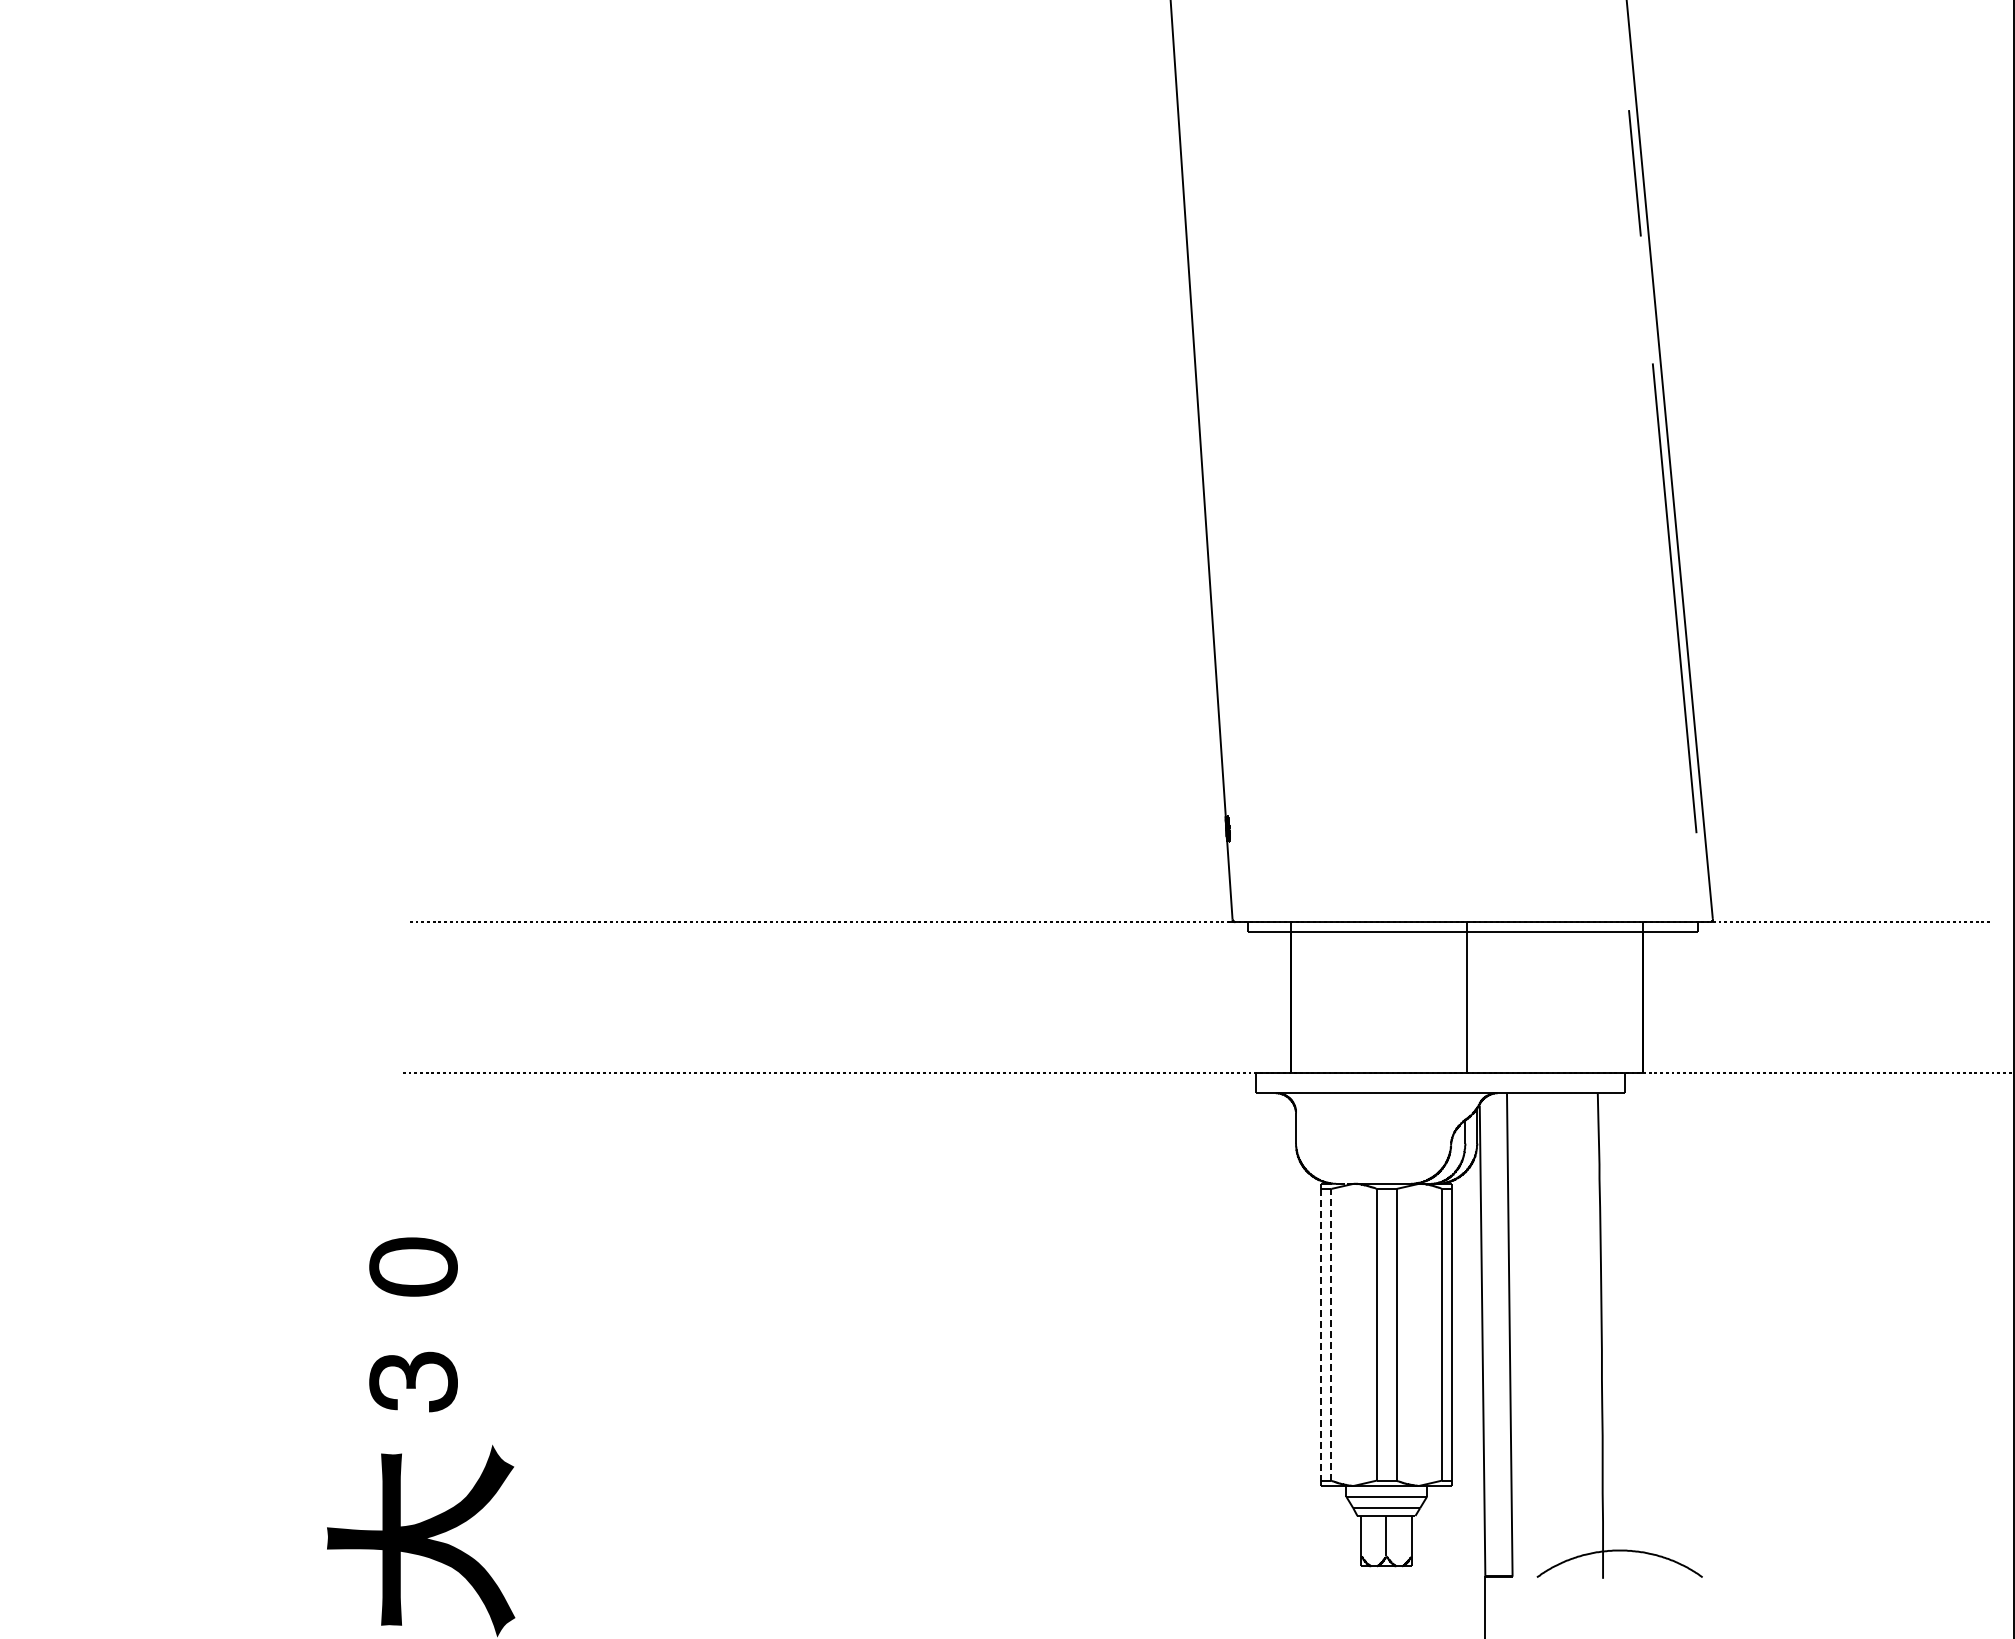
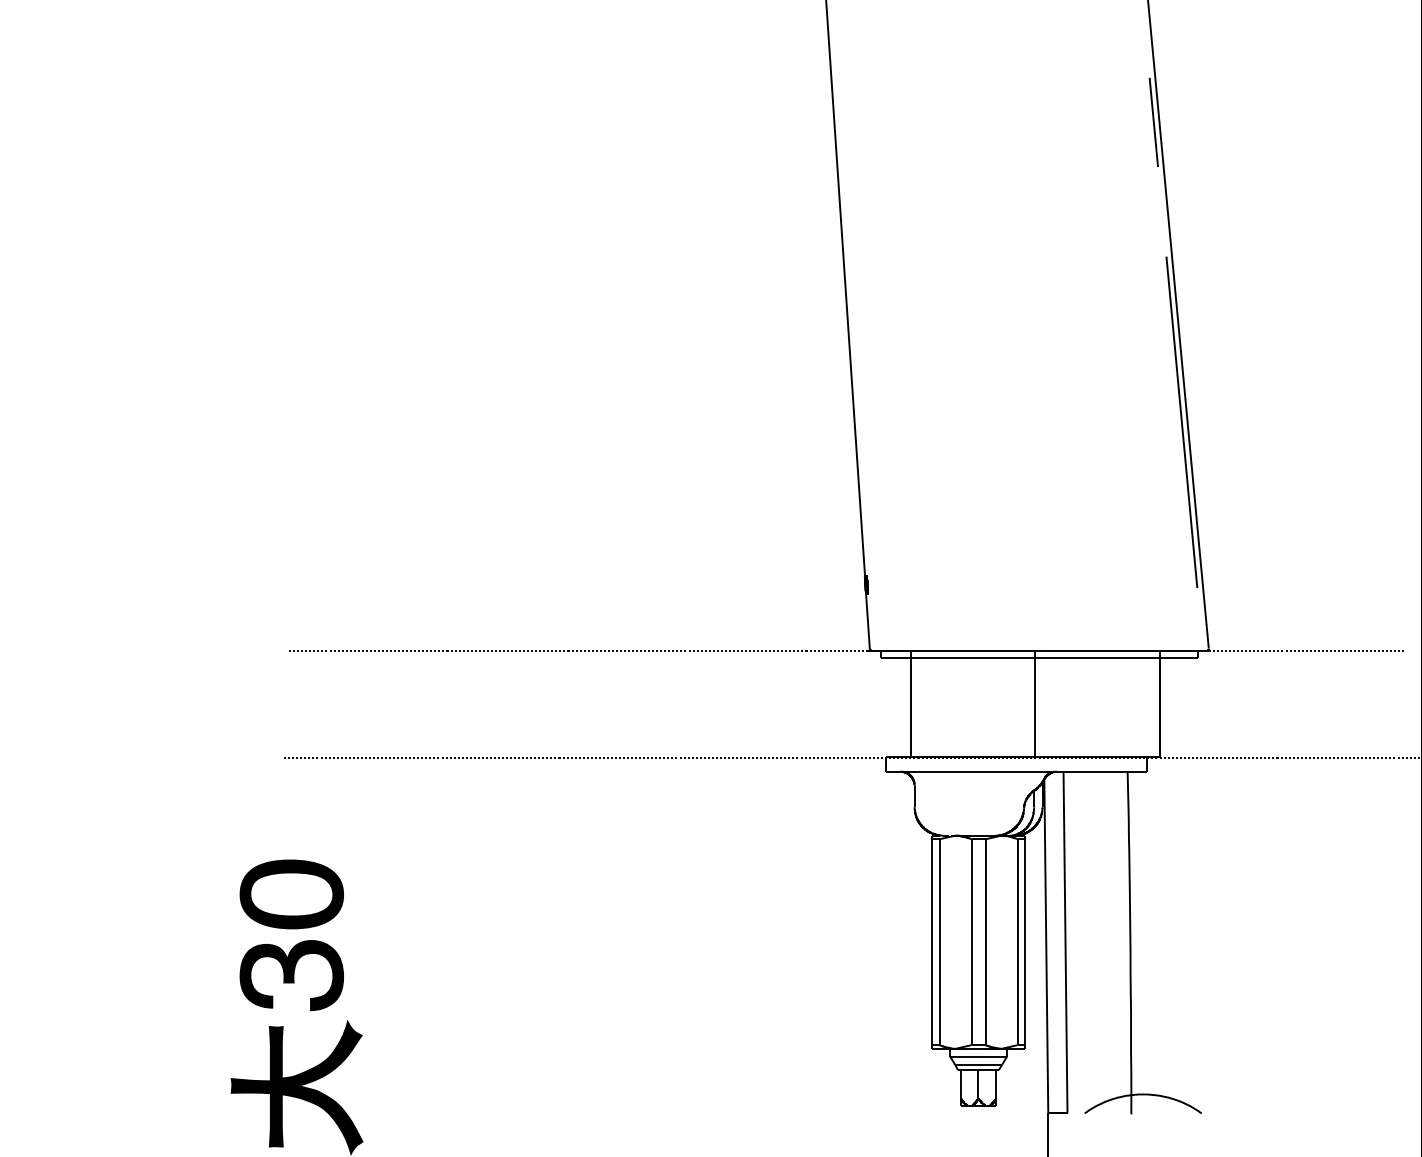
part: (413, 1266) -> (291, 893), size x1.67
line: (1321, 1334) -> (932, 941), dashed -> solid
line: (1331, 1334) -> (939, 941), dashed -> solid
part: (413, 1381) -> (291, 975), size x1.67

